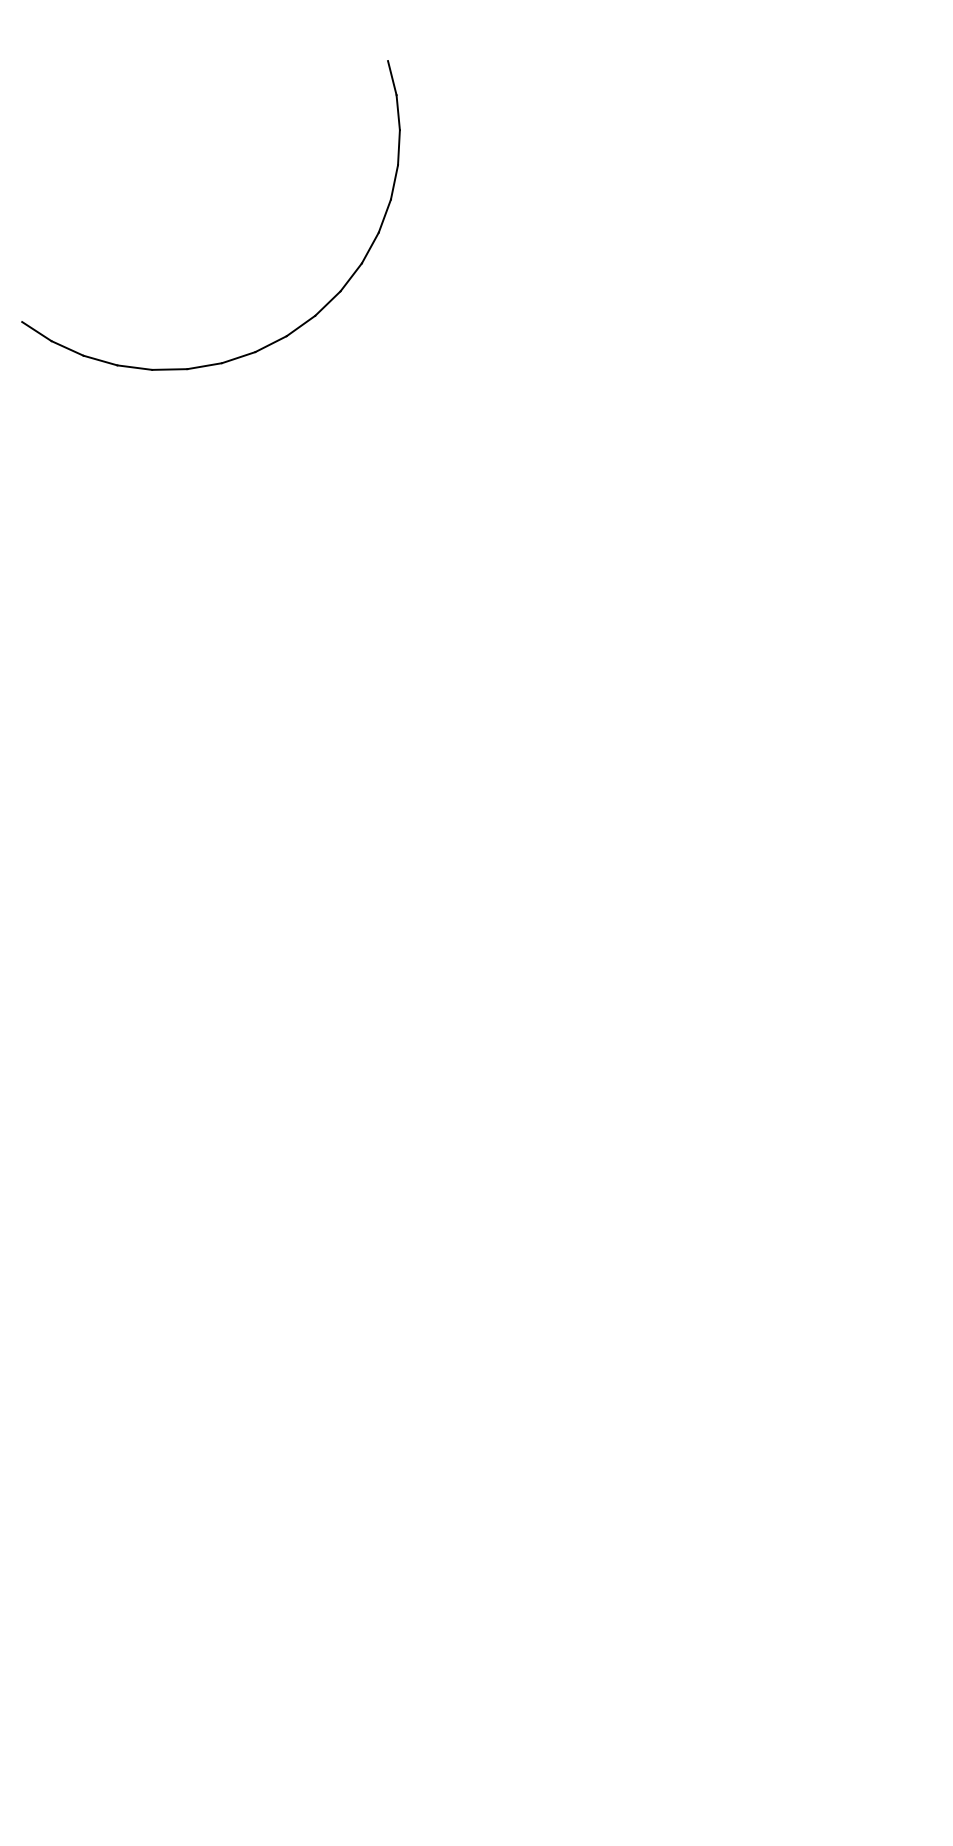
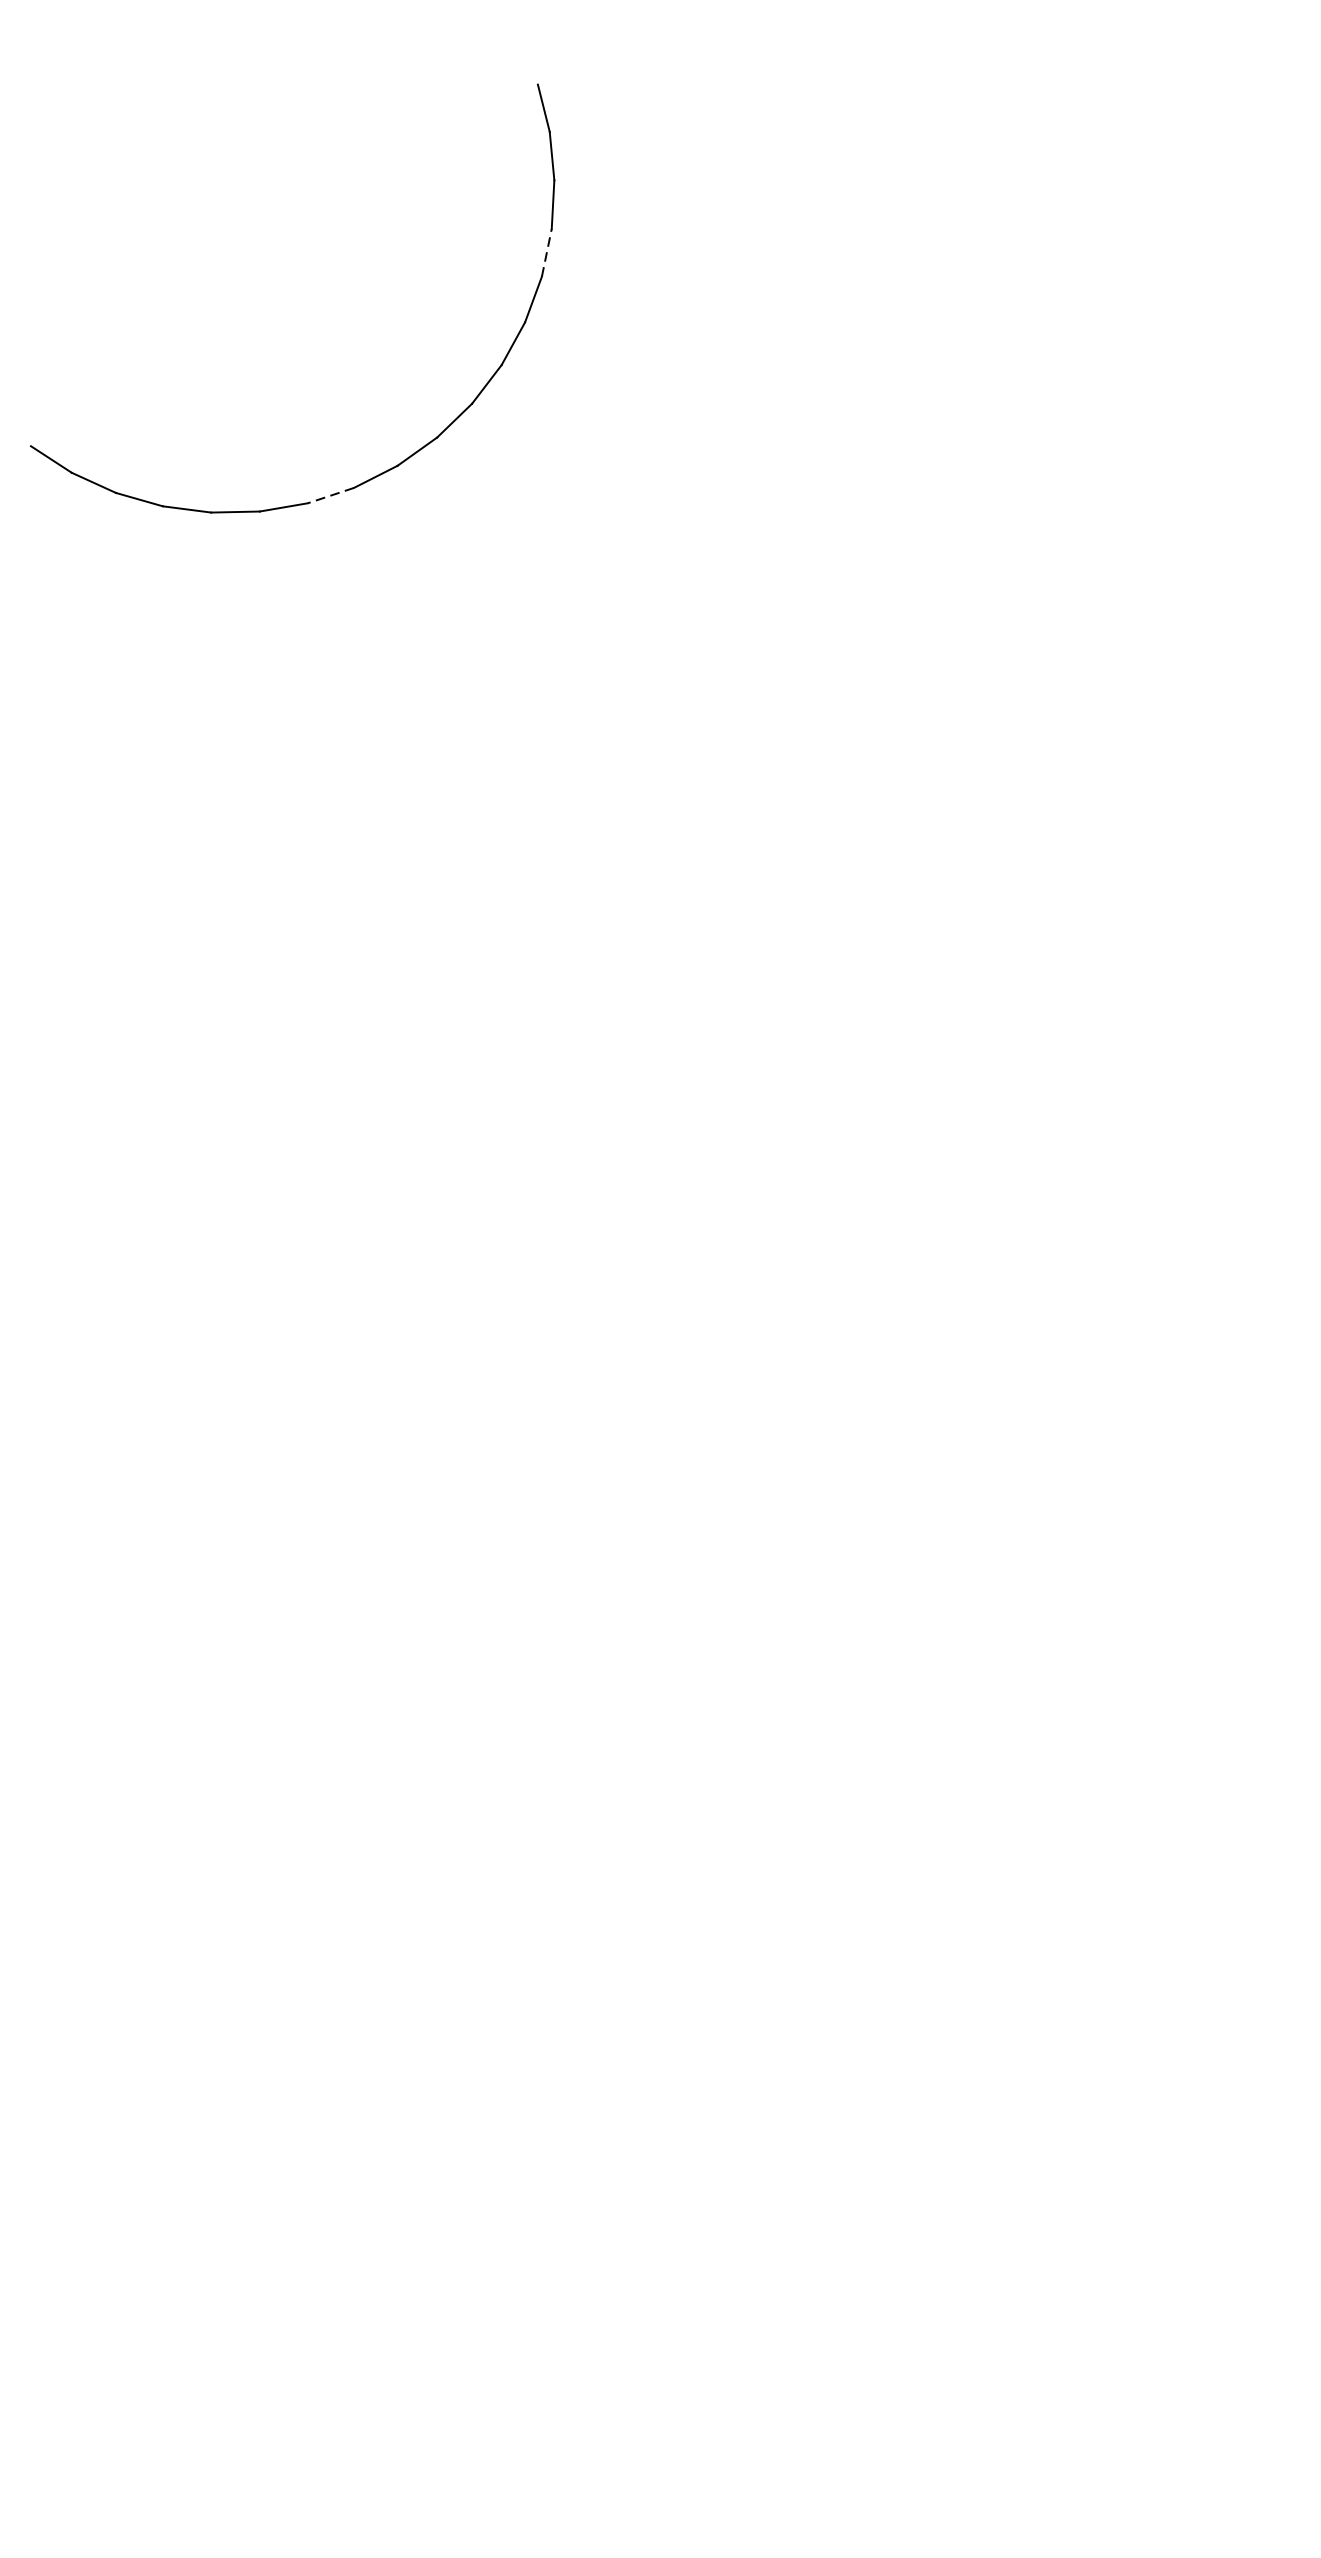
line: (394, 182) -> (546, 252), solid -> dashed
line: (238, 357) -> (330, 495), solid -> dashed

